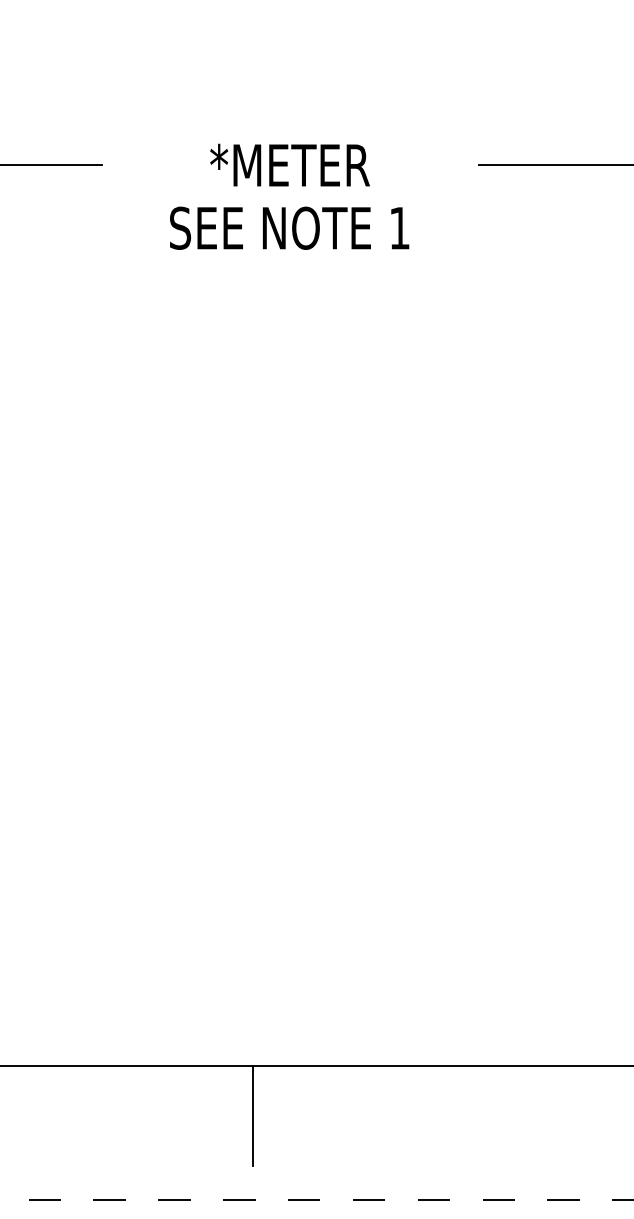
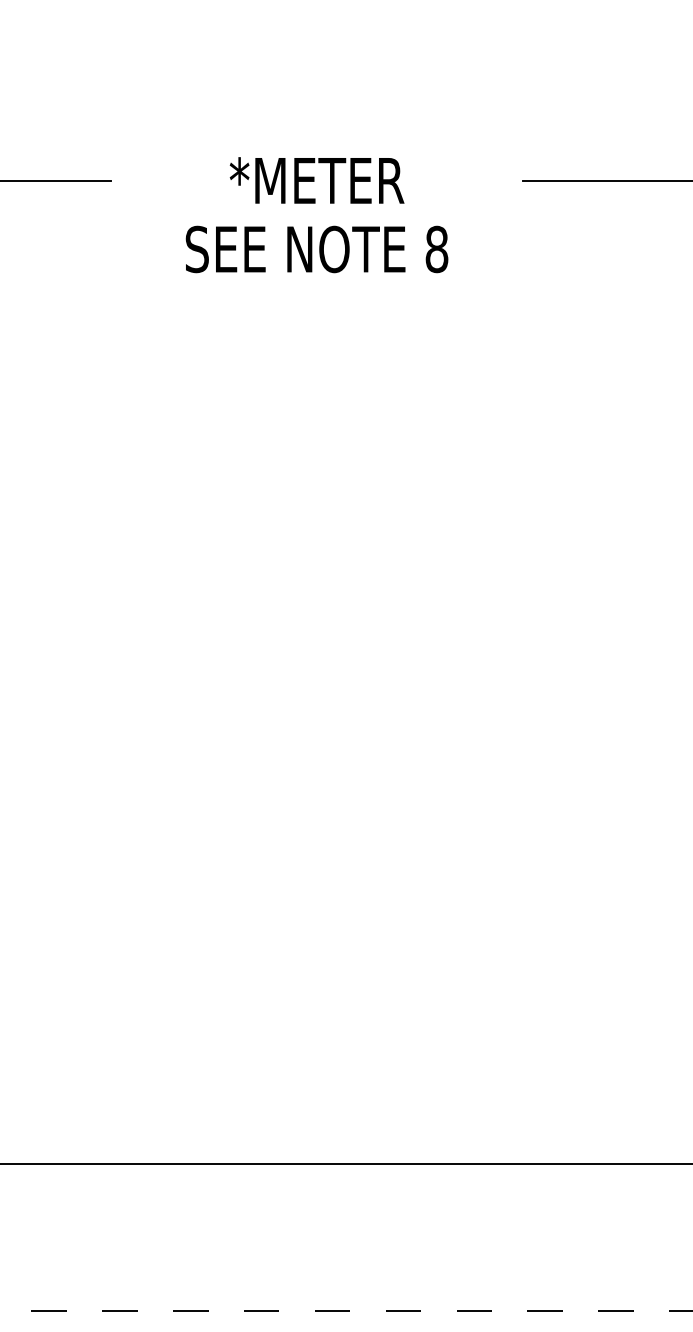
text: (399, 228) -> (436, 249), 1 -> 8
line: (252, 1116) -> (276, 1219), removed

